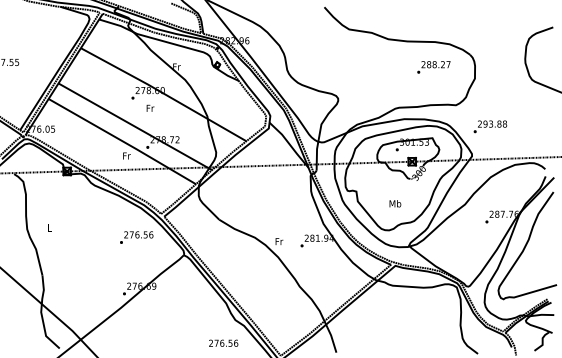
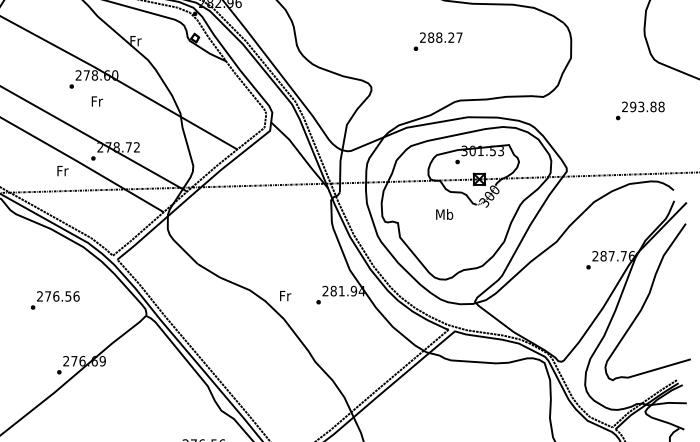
text: (433, 67) -> (437, 41), moved
text: (490, 126) -> (640, 110), moved
text: (395, 203) -> (444, 214), moved
text: (136, 237) -> (54, 300), moved

